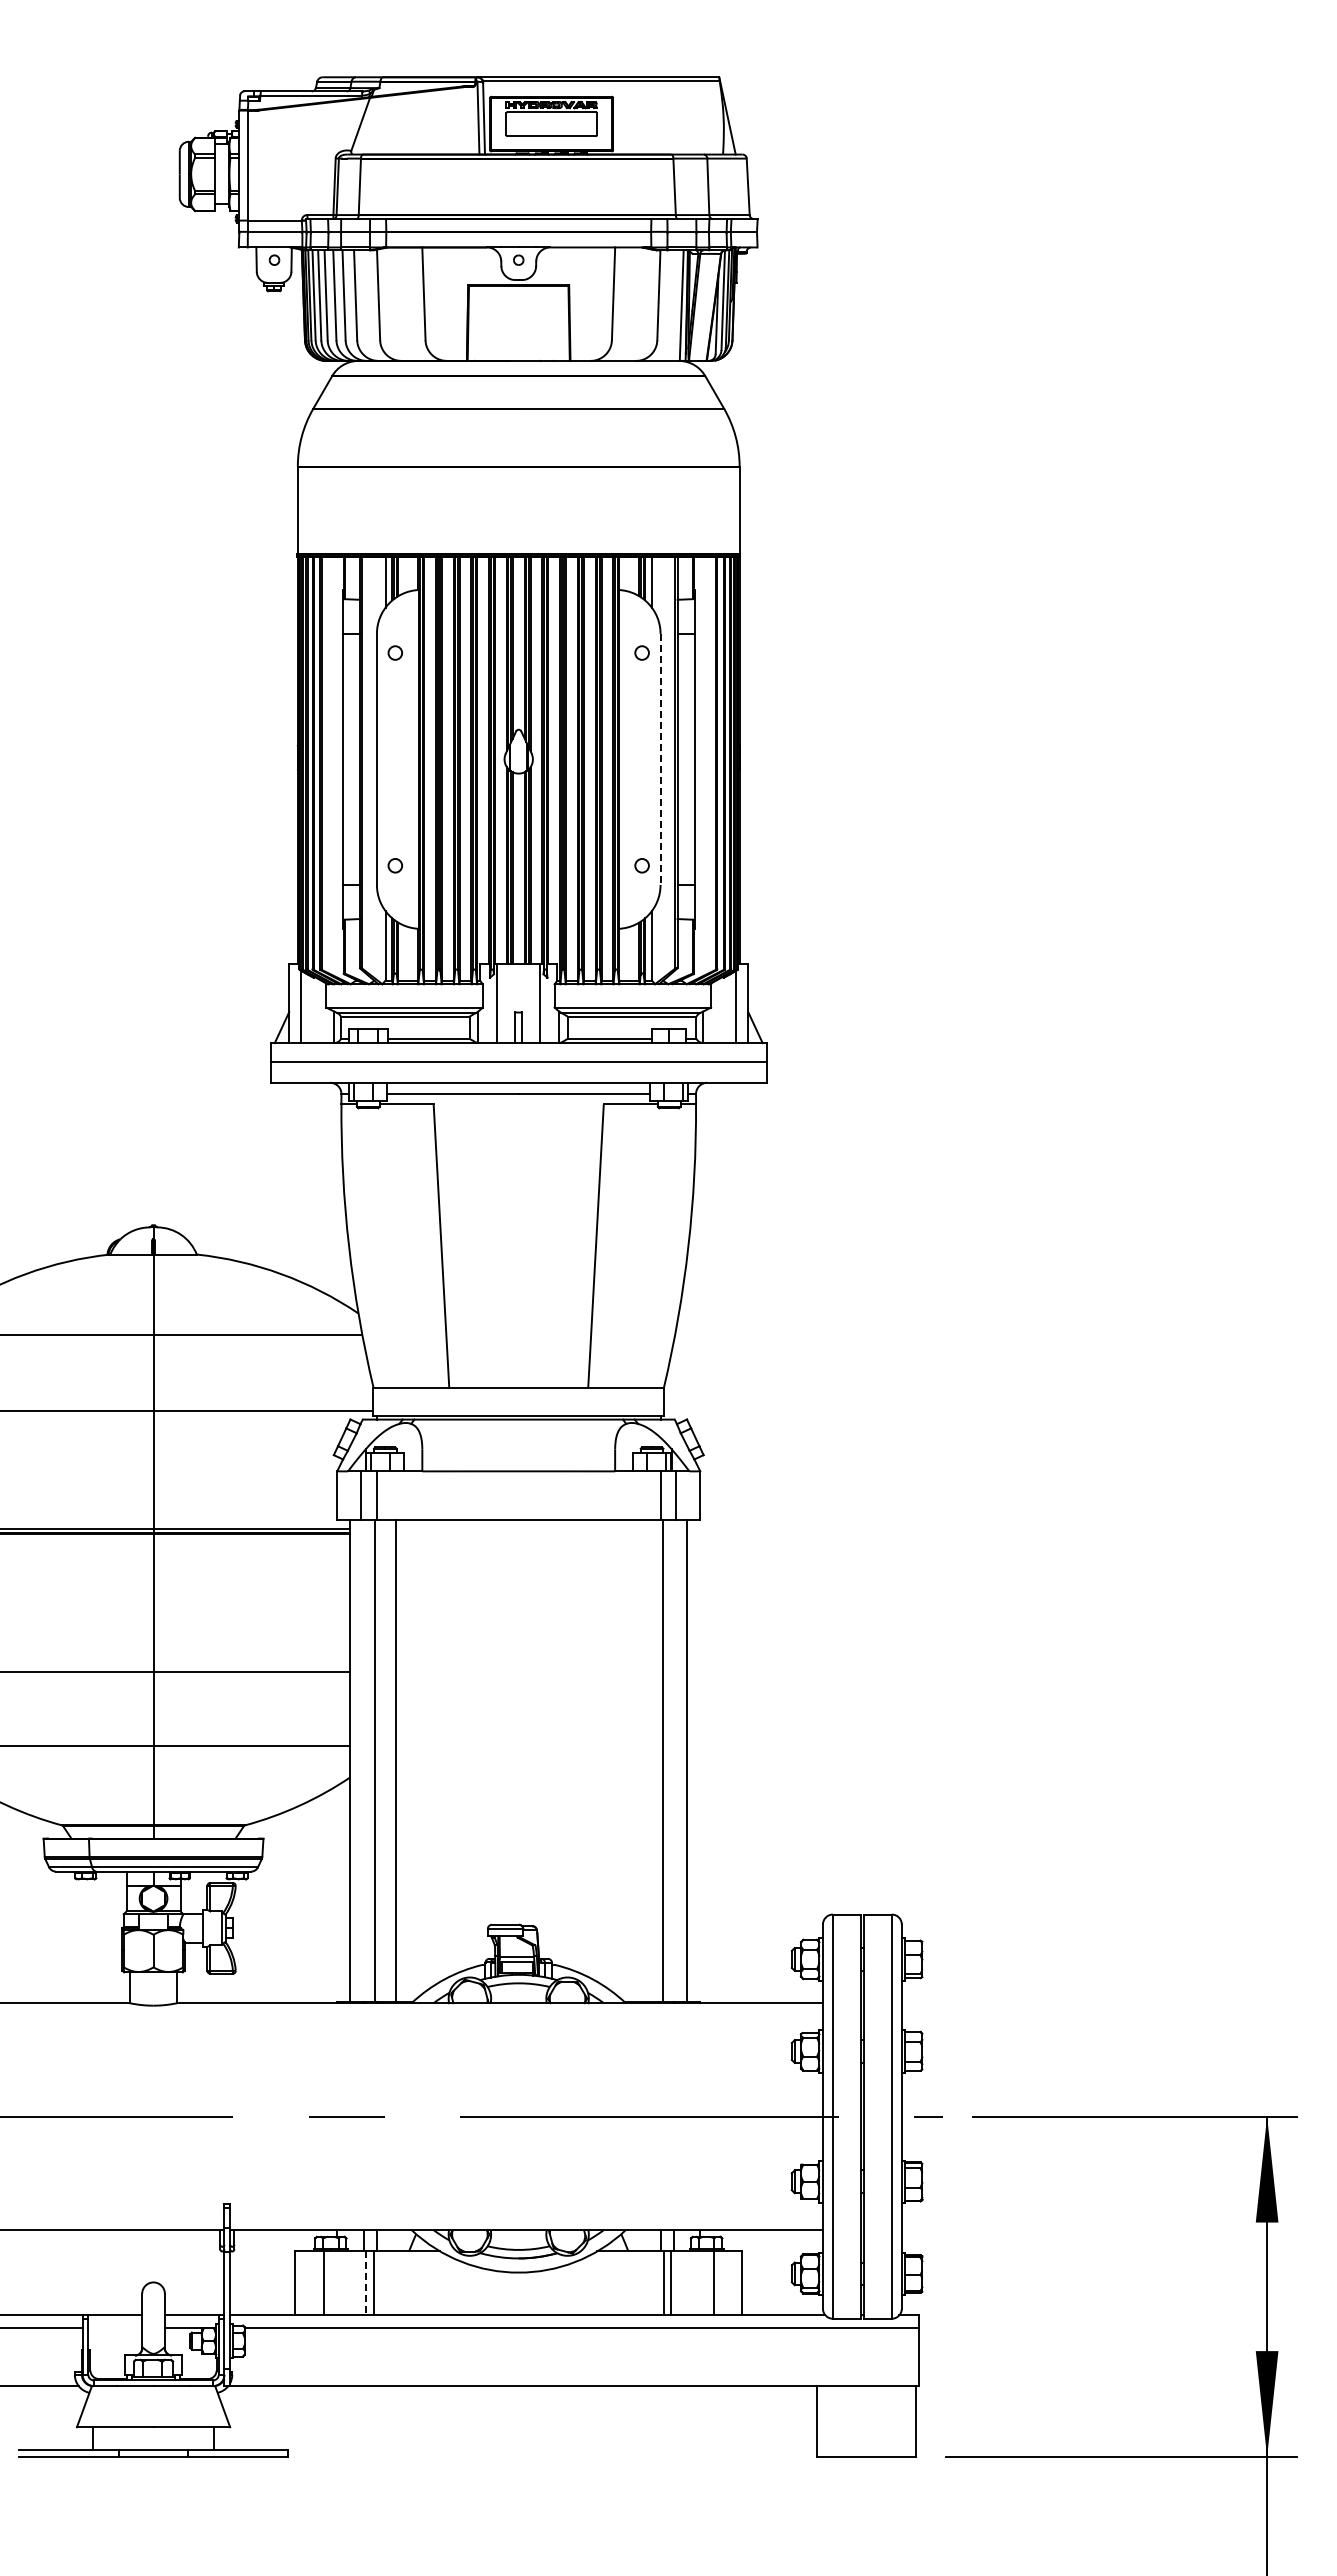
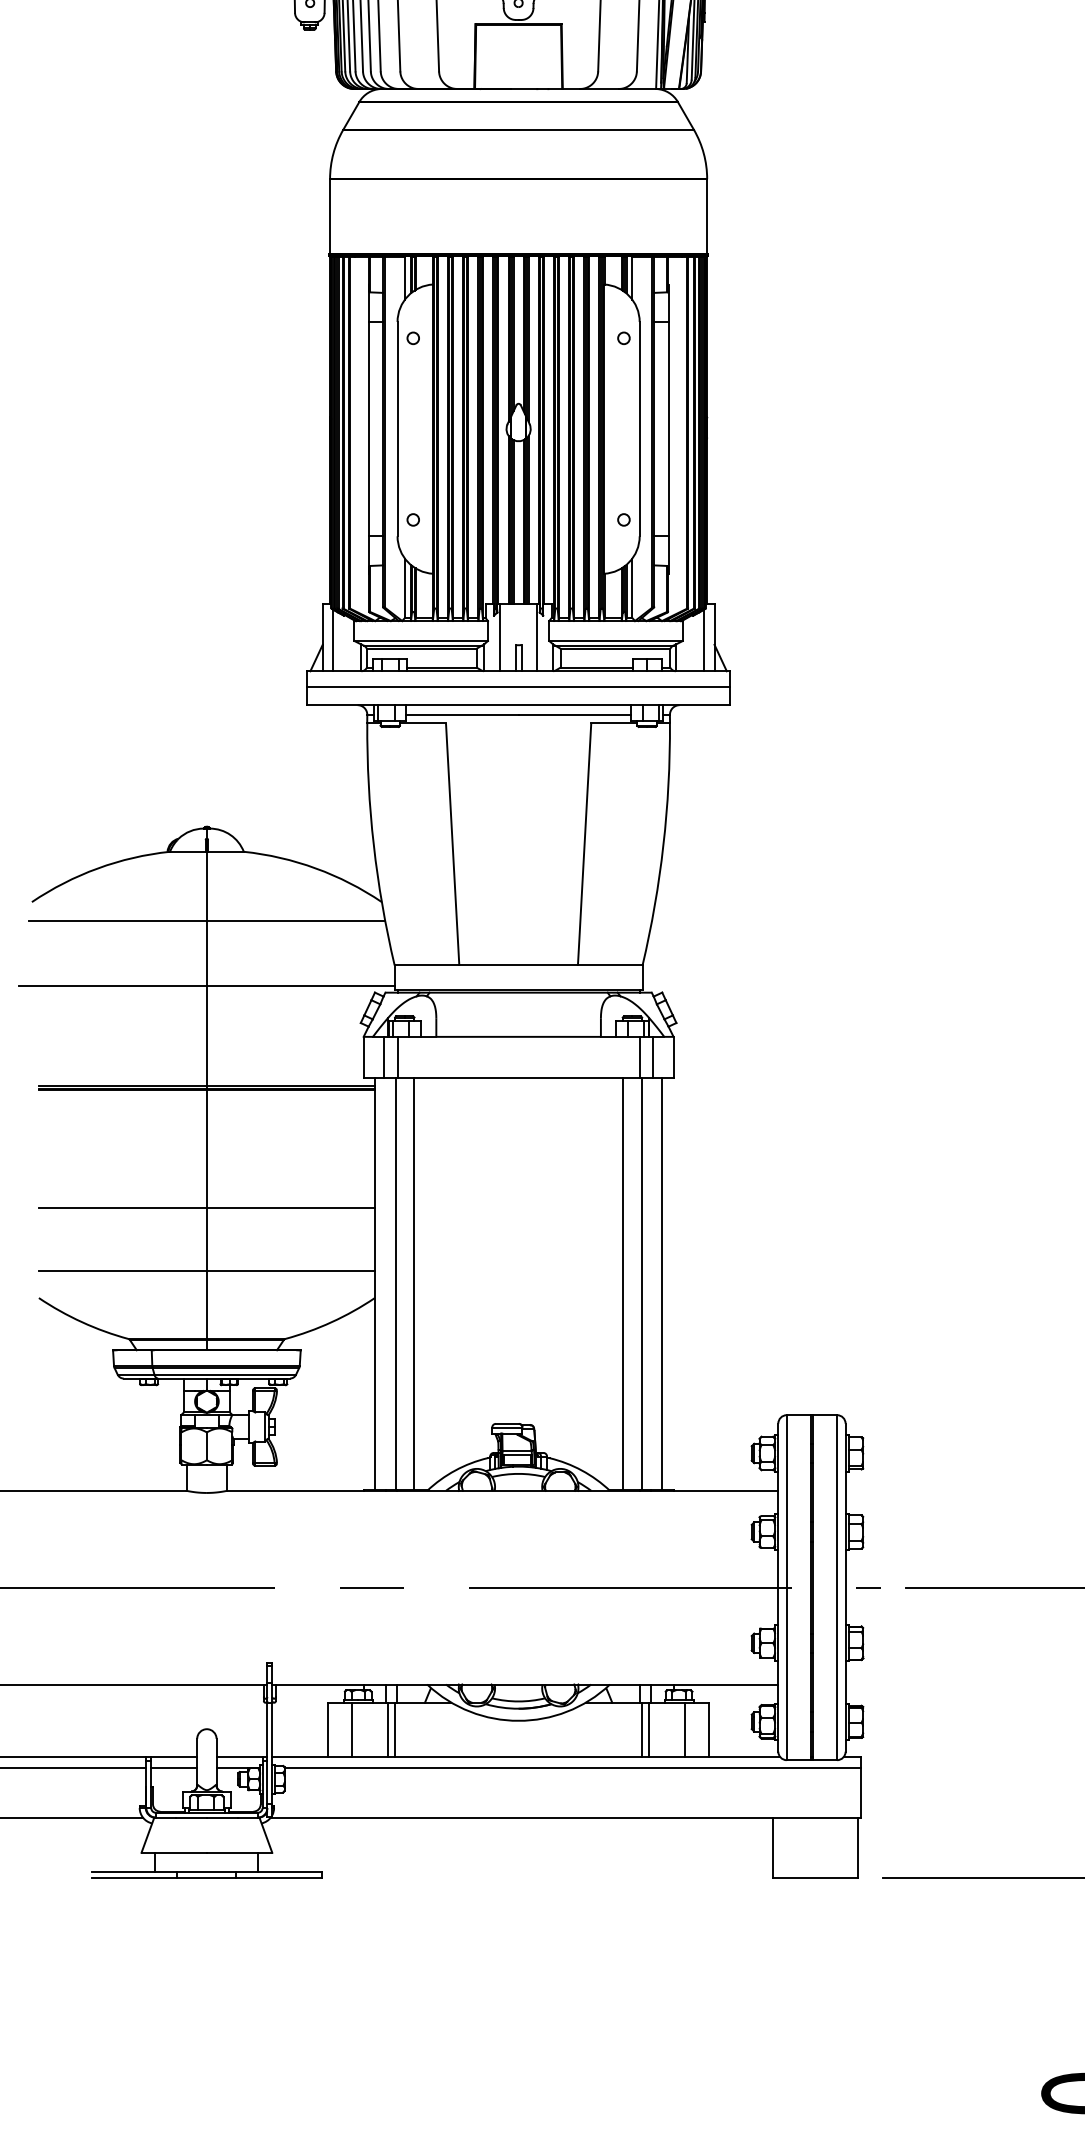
line: (660, 759) -> (639, 429), dashed -> solid
line: (641, 1760) -> (623, 1283), added
line: (366, 2283) -> (388, 1730), dashed -> solid
line: (115, 2327) -> (174, 1767), added

